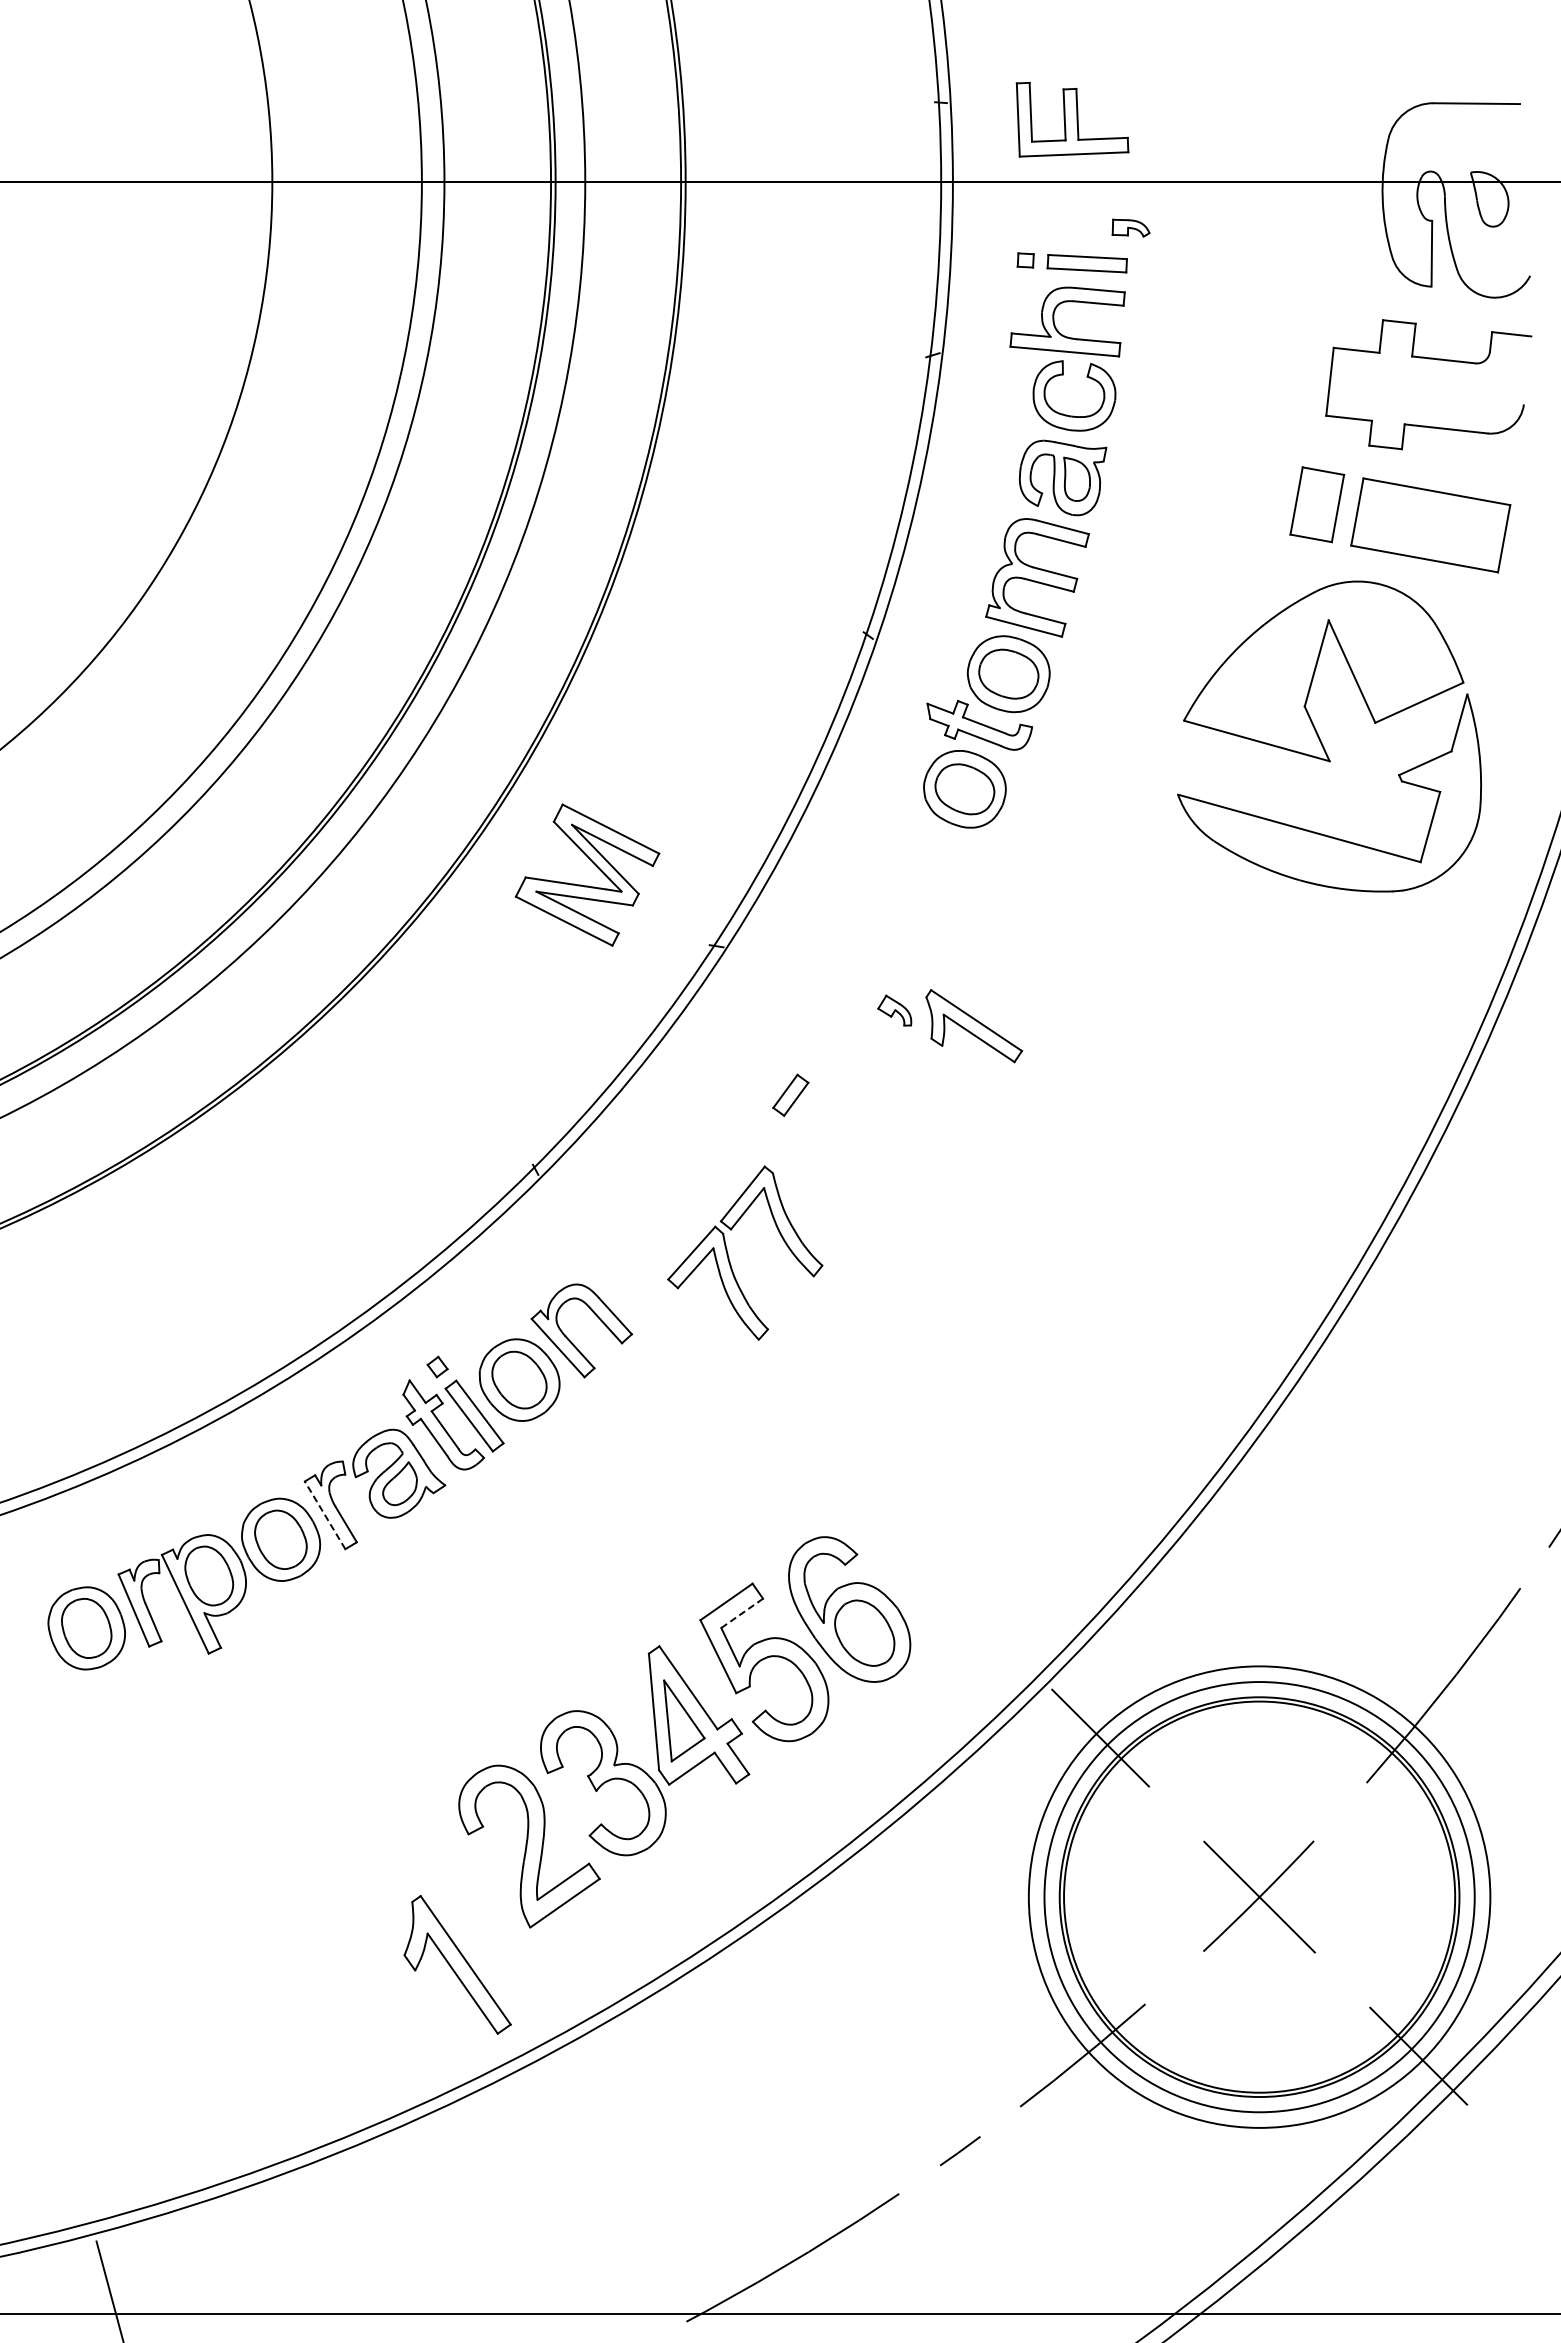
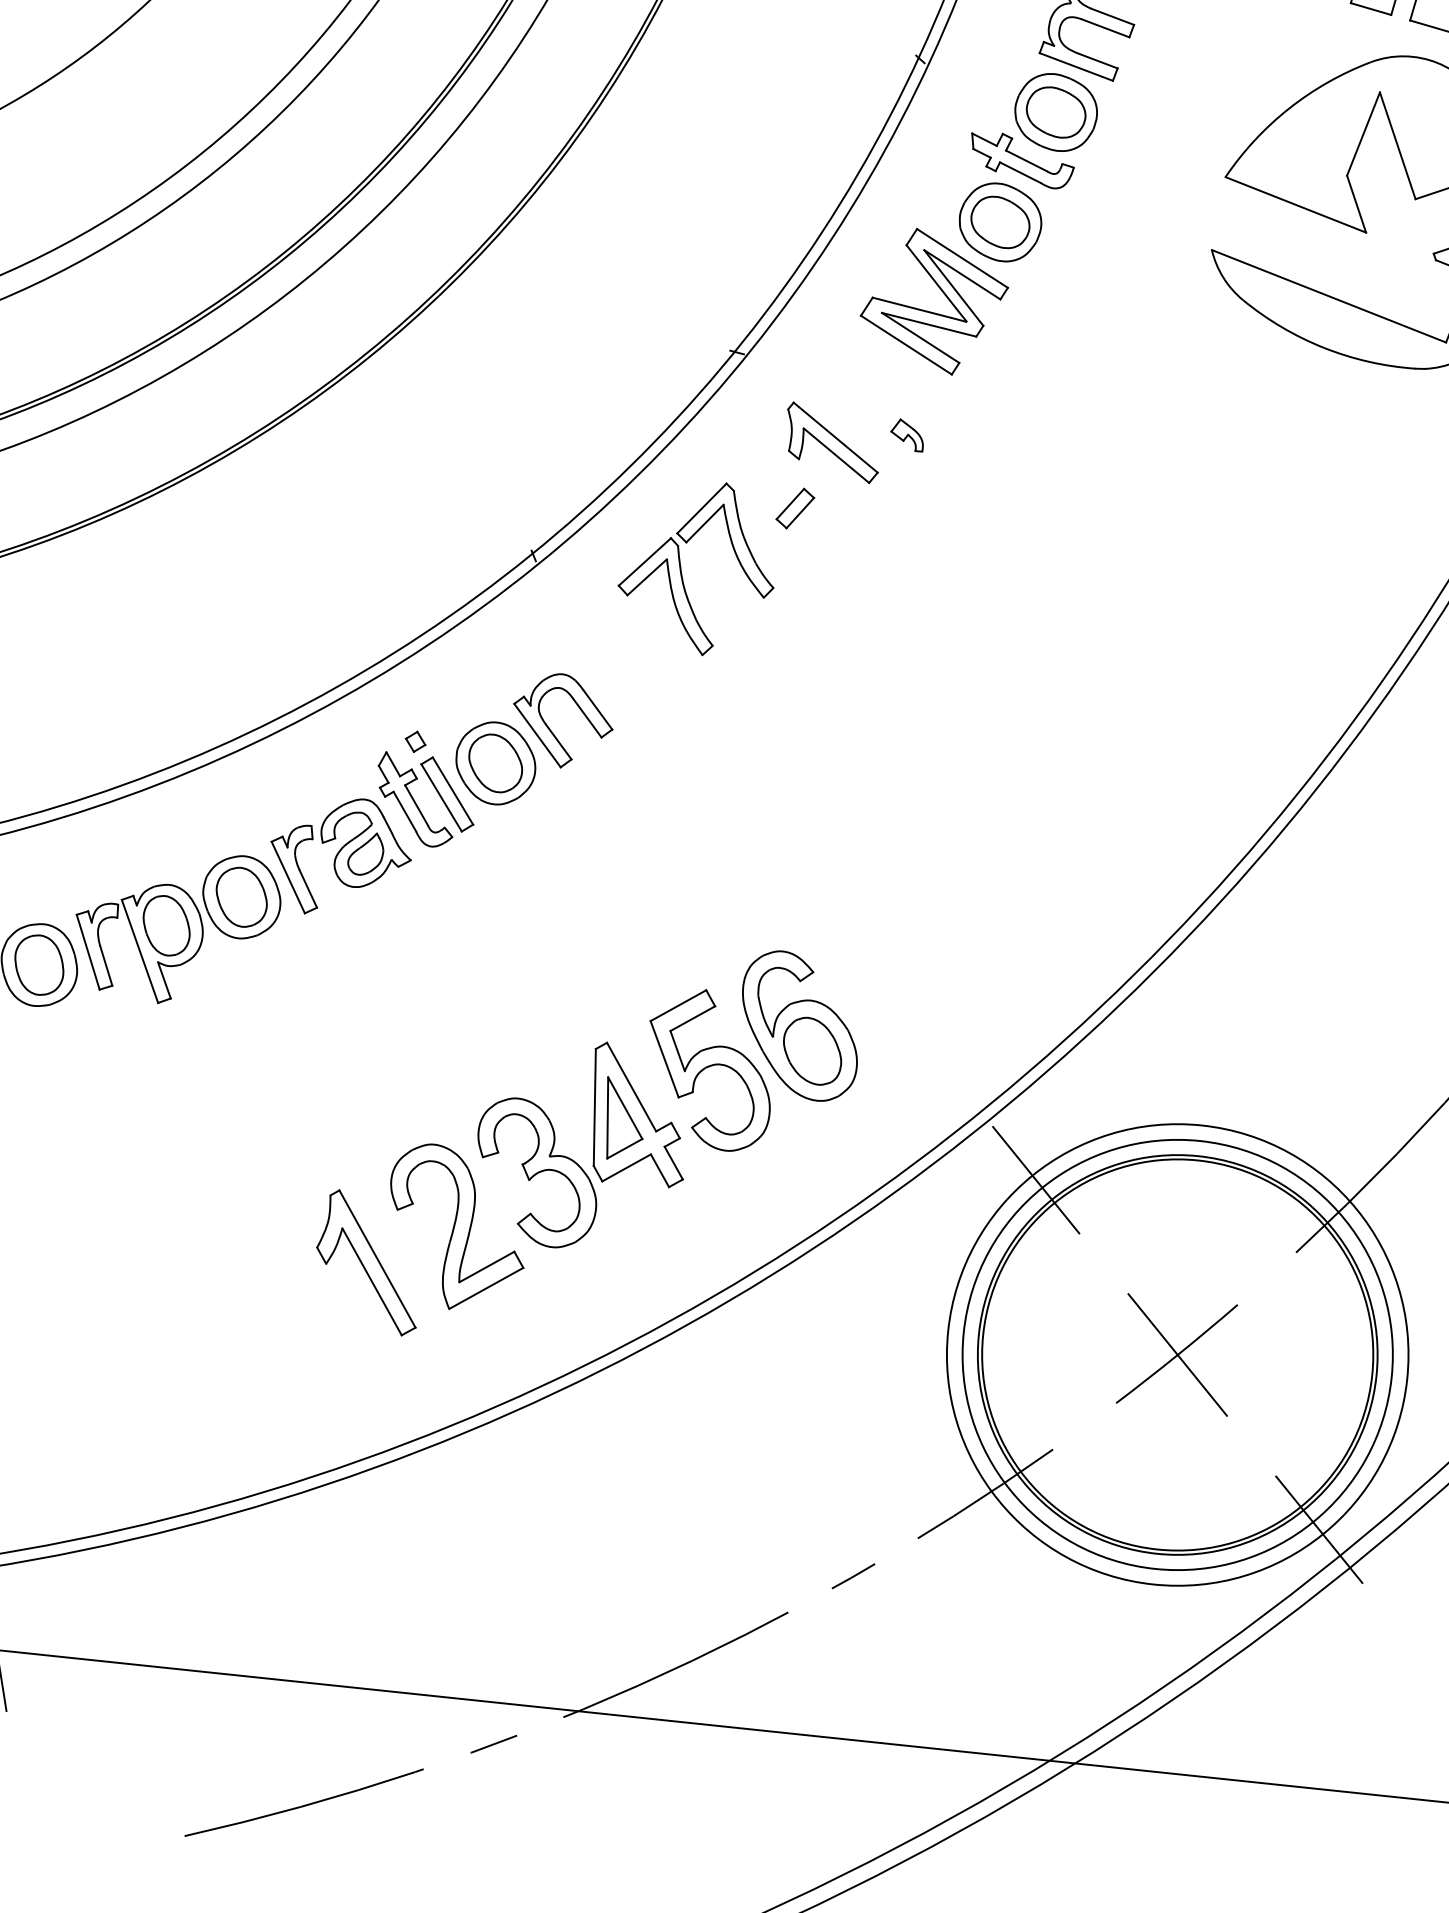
part: (587, 885) -> (933, 312), moved
part: (974, 1026) -> (833, 443), moved
part: (729, 1257) -> (681, 570), moved
line: (324, 1514) -> (287, 876), dashed -> solid
line: (742, 1613) -> (693, 1018), dashed -> solid
part: (457, 1964) -> (368, 1262), moved

